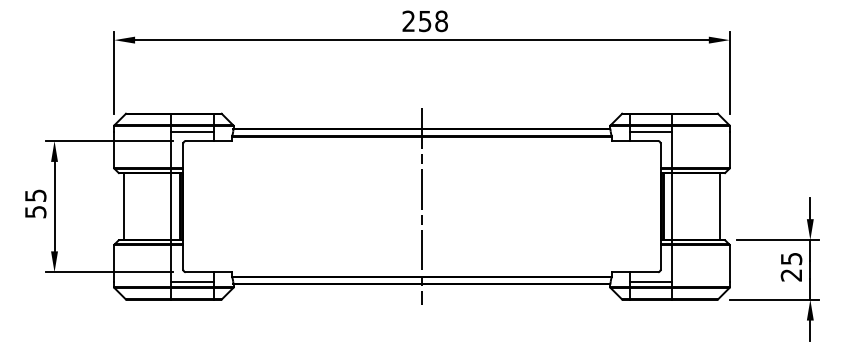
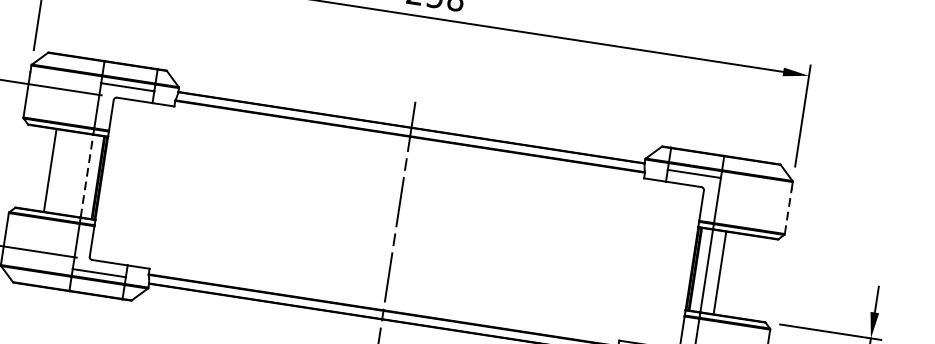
line: (729, 149) -> (788, 211), solid -> dashed
line: (123, 206) -> (49, 170), moved
line: (171, 206) -> (87, 175), solid -> dashed
line: (720, 206) -> (720, 272), moved

